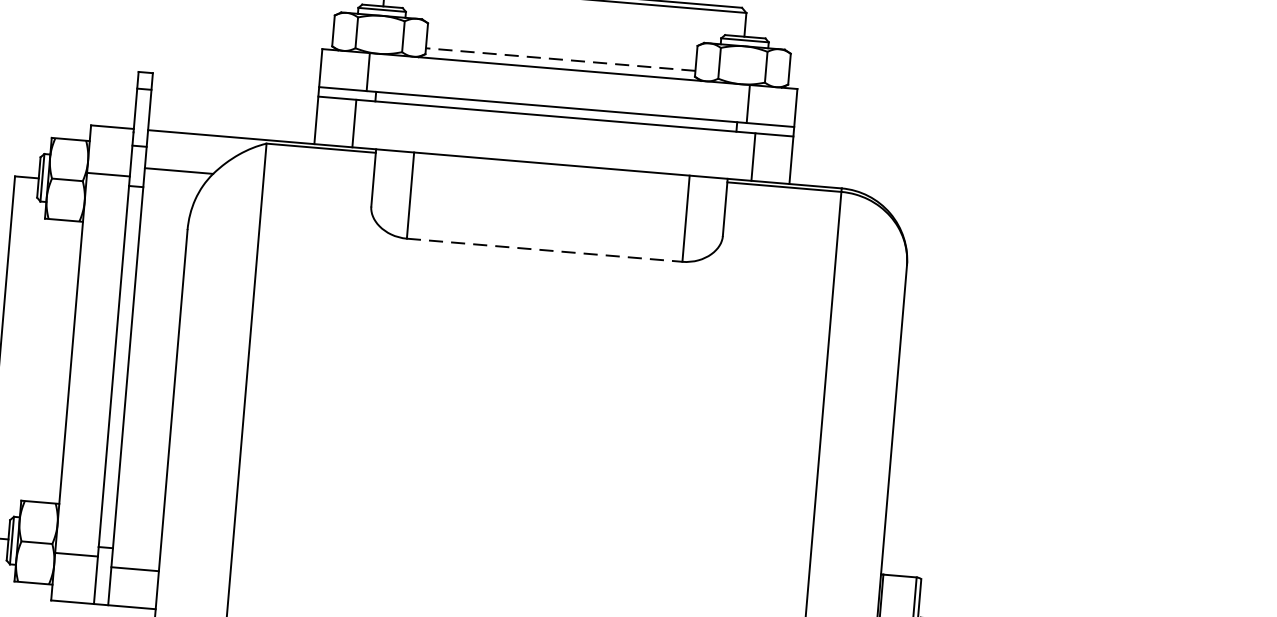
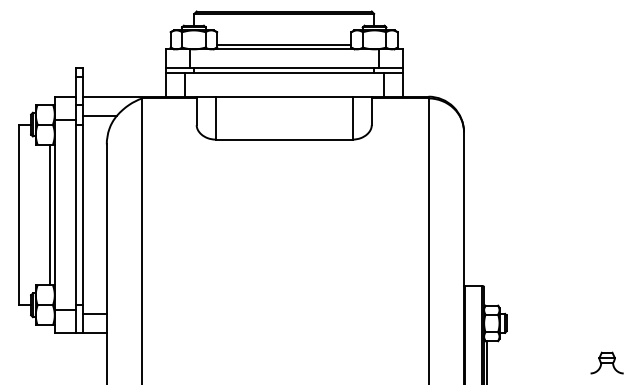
line: (559, 59) -> (283, 44), dashed -> solid
line: (545, 250) -> (284, 139), dashed -> solid
line: (62, 361) -> (50, 214), added

